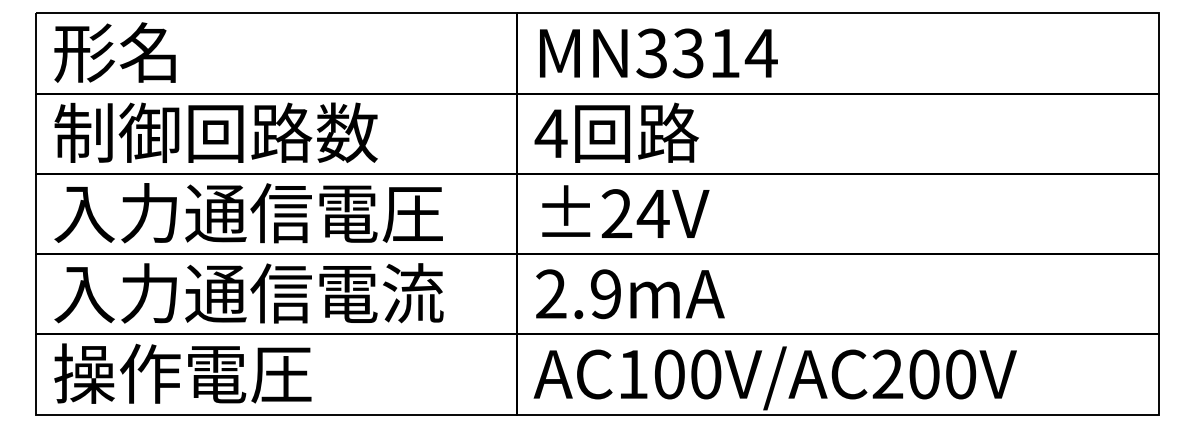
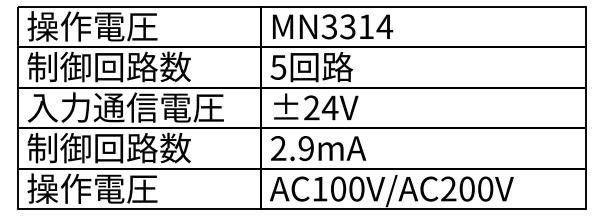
text: (182, 52) -> (92, 26), 形名 -> 操作電圧
text: (550, 133) -> (278, 67), 4 -> 5
text: (248, 292) -> (125, 147), 入力通信電流 -> 制御回路数

